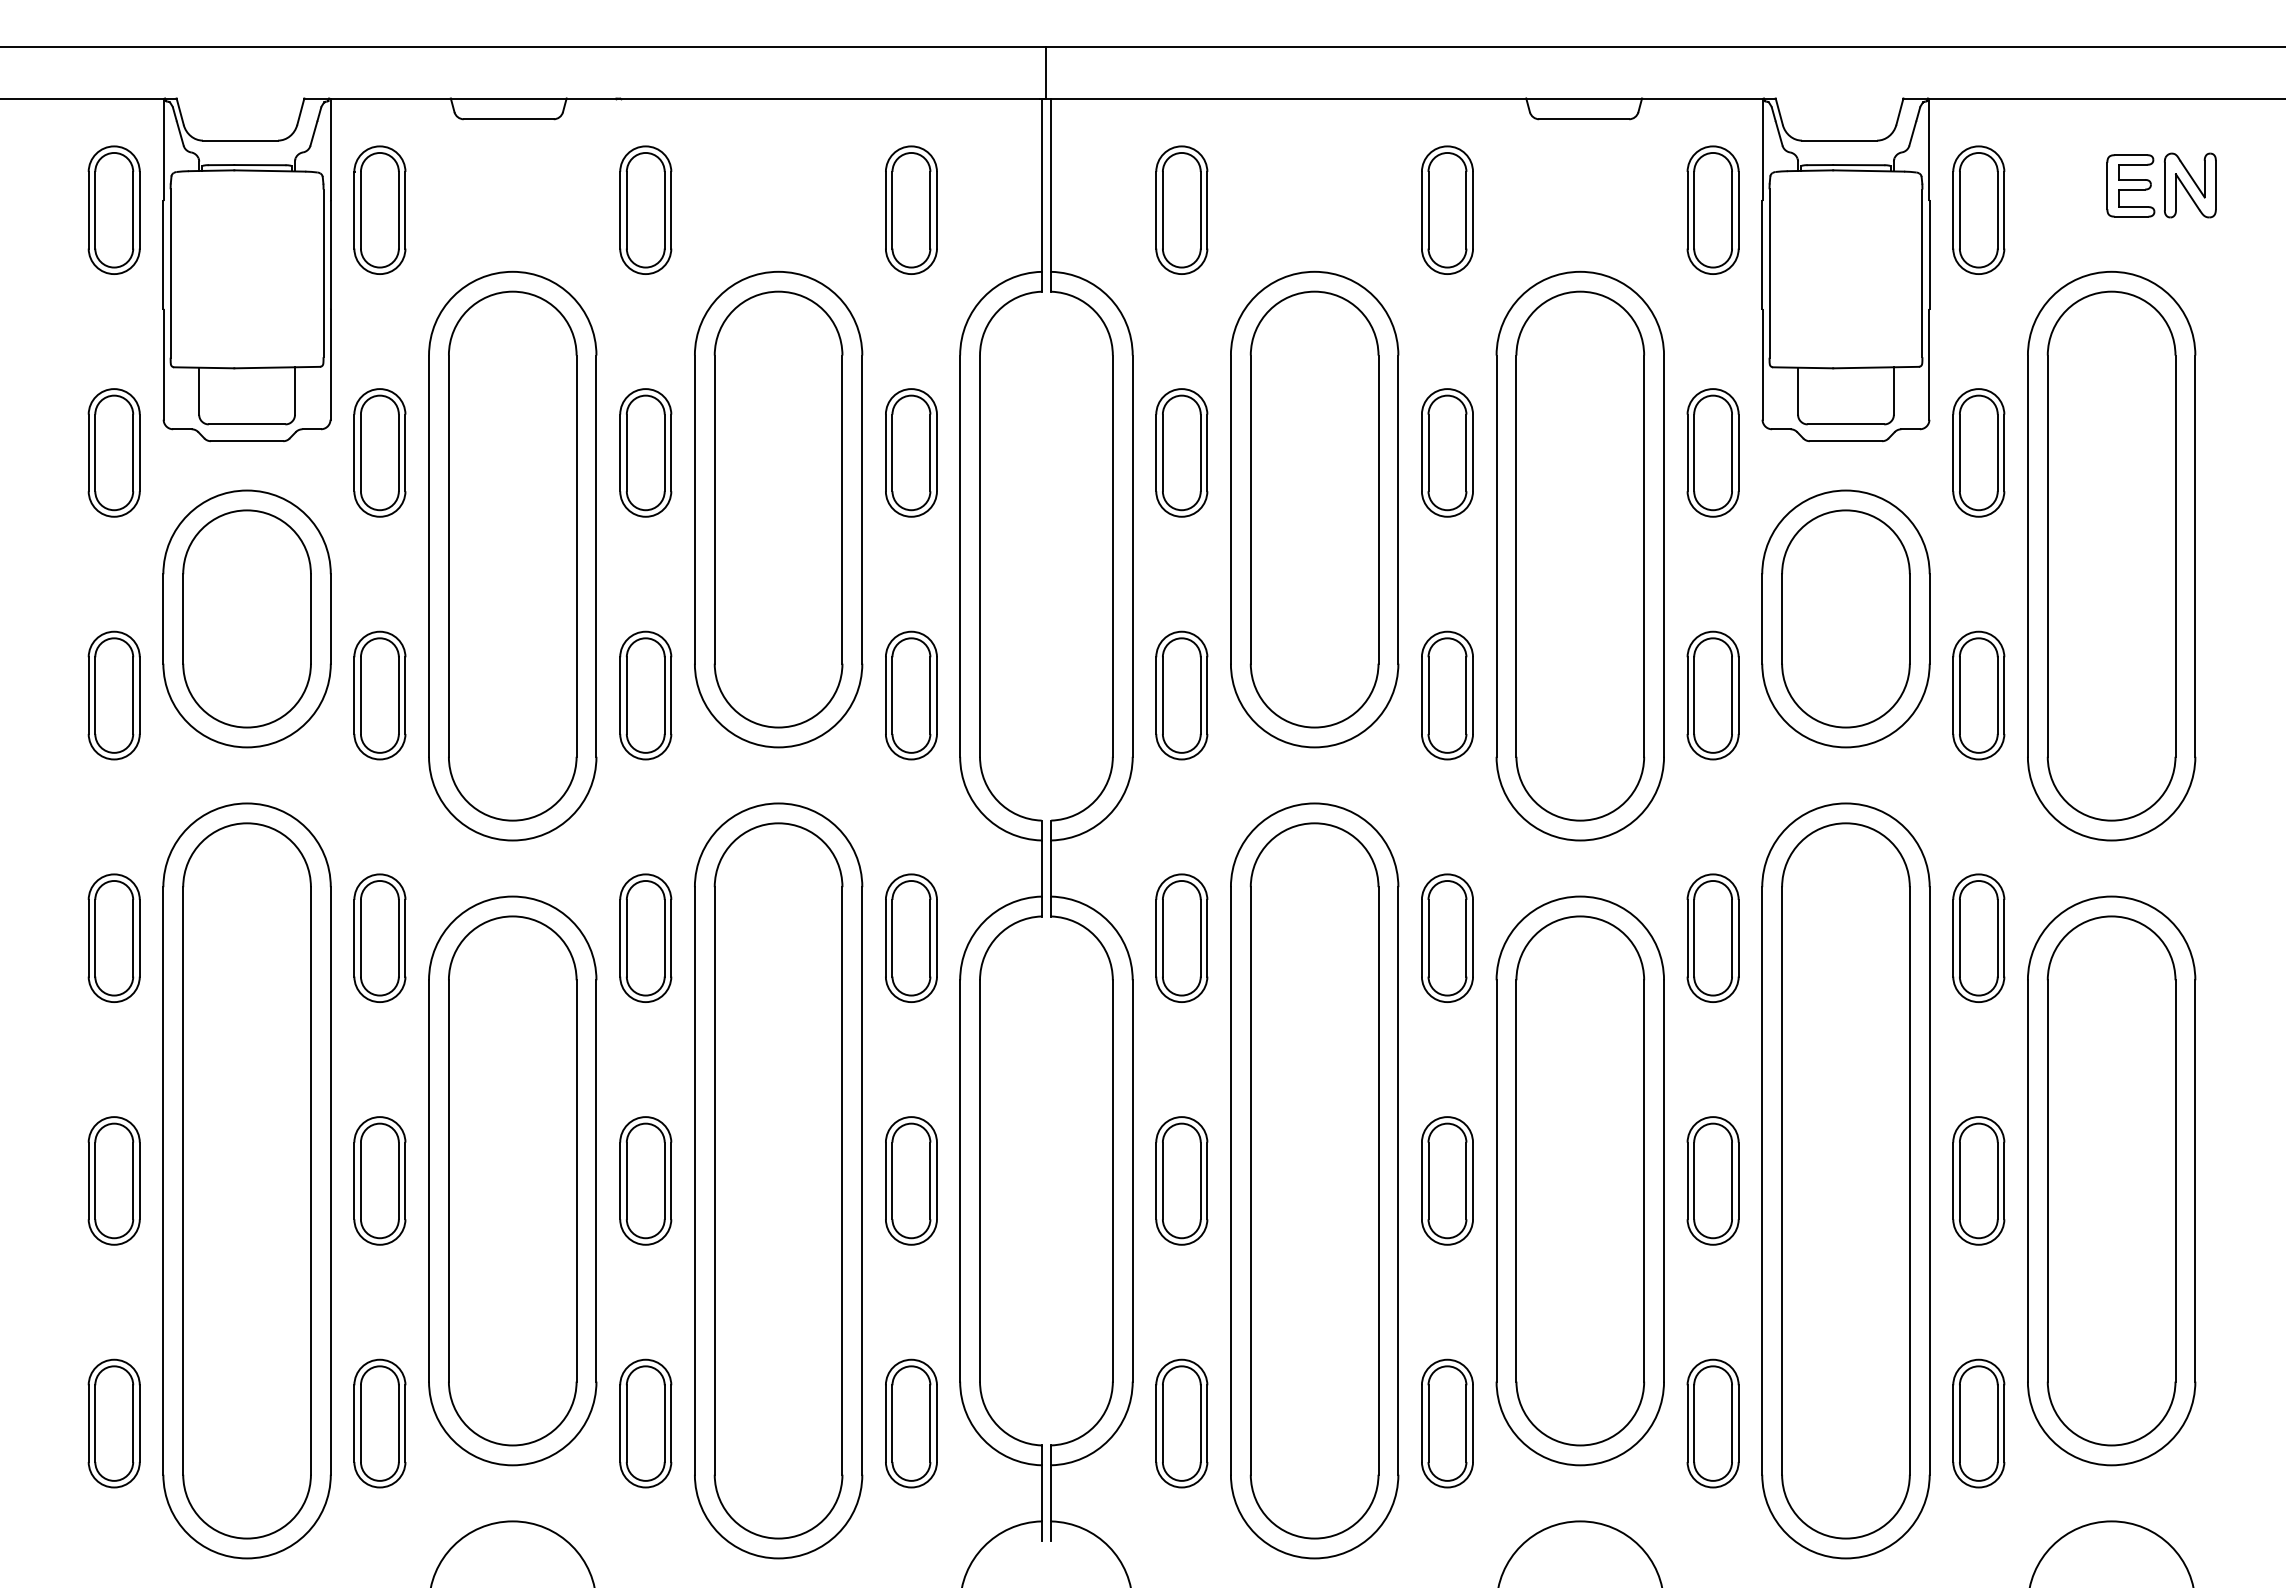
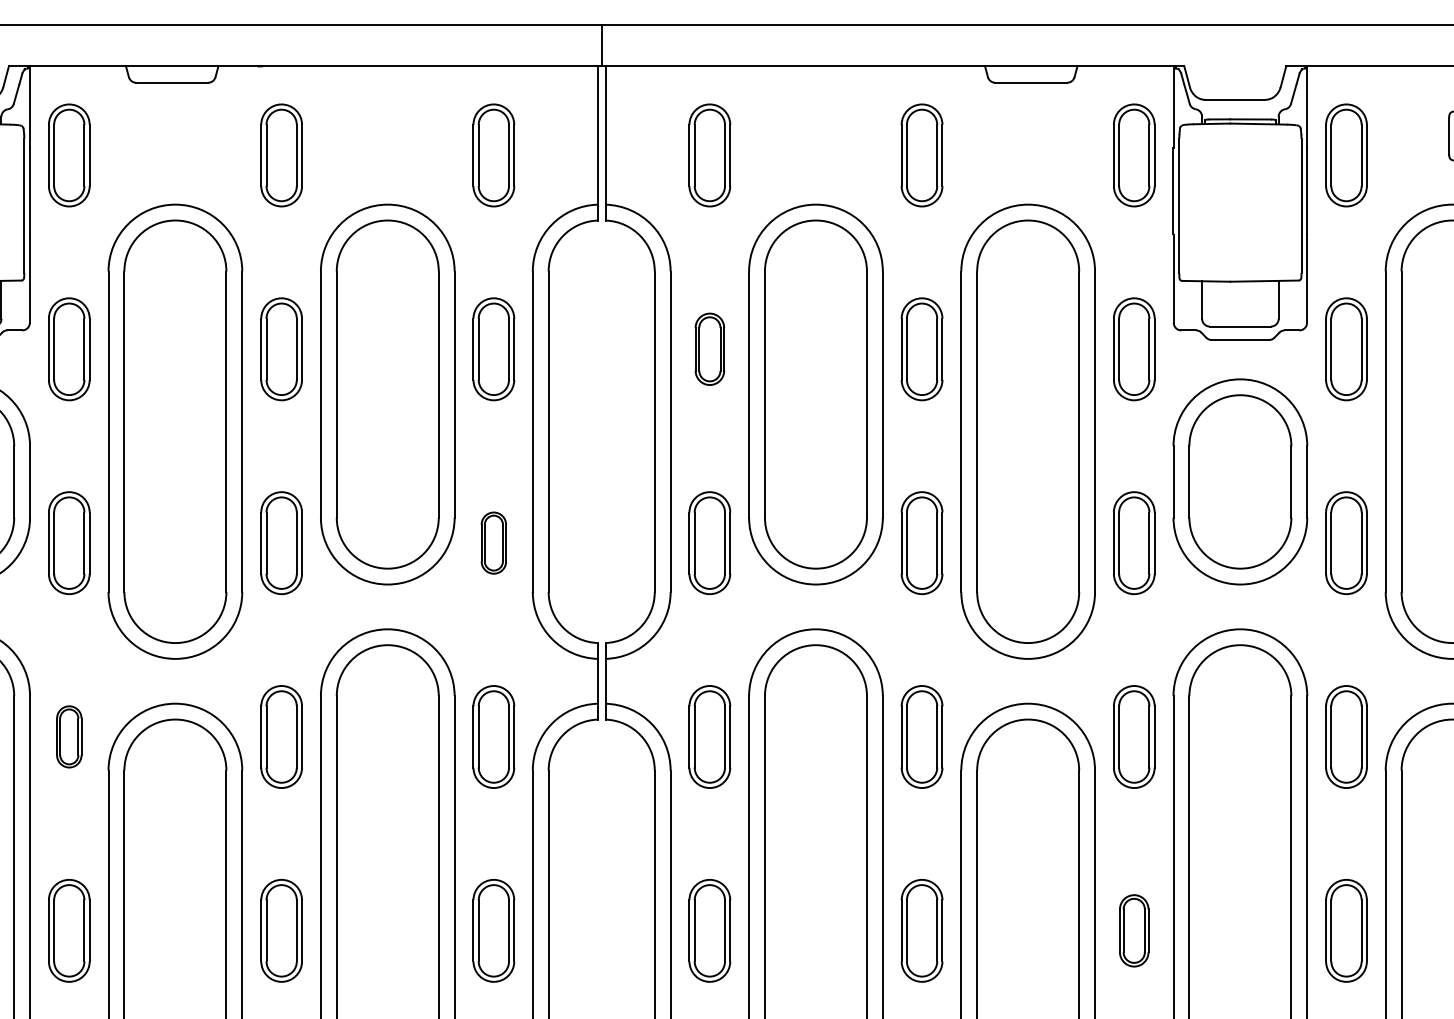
part: (1181, 452) -> (709, 348), size x0.7
part: (911, 695) -> (493, 543), size x0.6
part: (379, 937) -> (68, 736), size x0.6
part: (1712, 1180) -> (1133, 930), size x0.7

